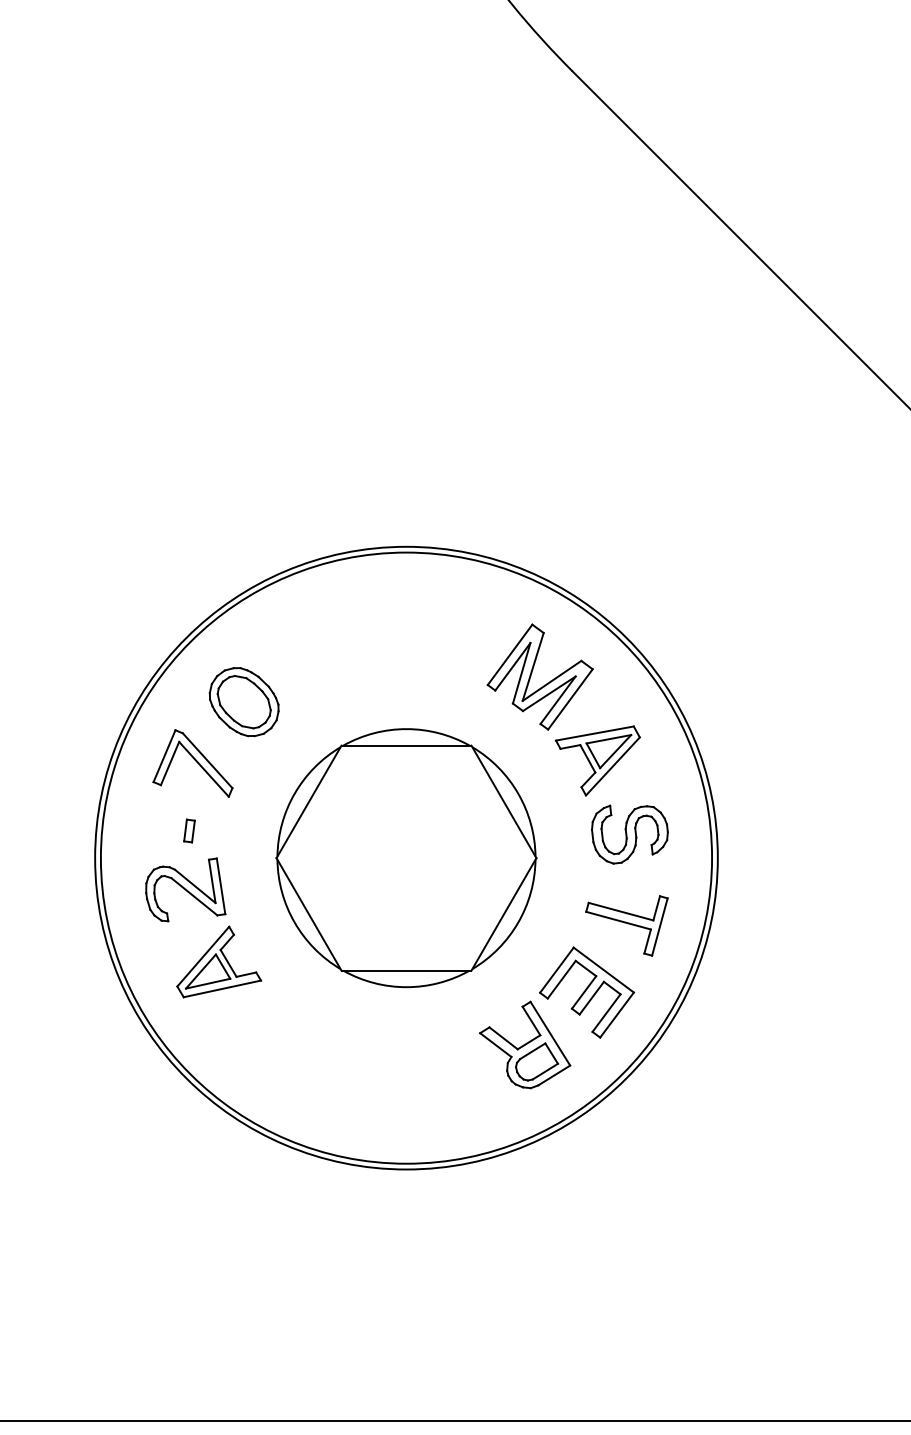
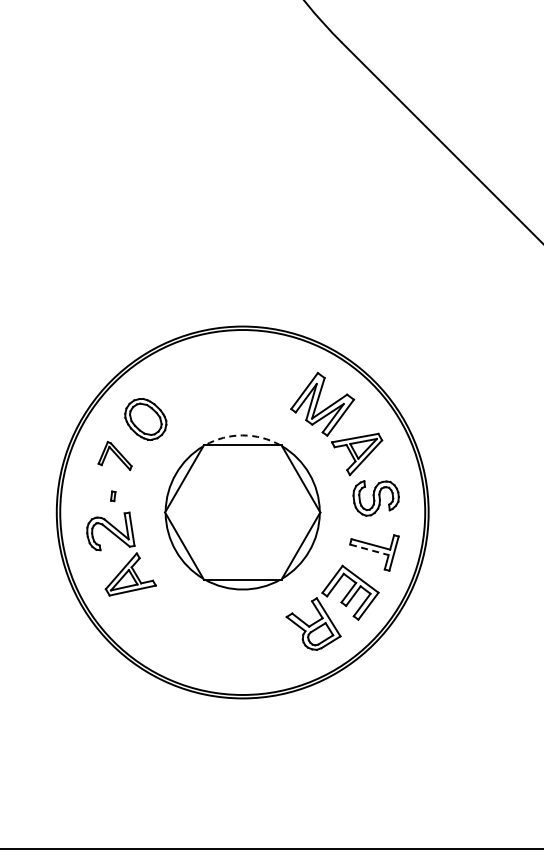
arc: (406, 729) -> (242, 435), solid -> dashed
part: (191, 762) -> (114, 455), size x0.7
part: (190, 831) -> (113, 496), size x0.7
line: (618, 920) -> (369, 549), solid -> dashed

